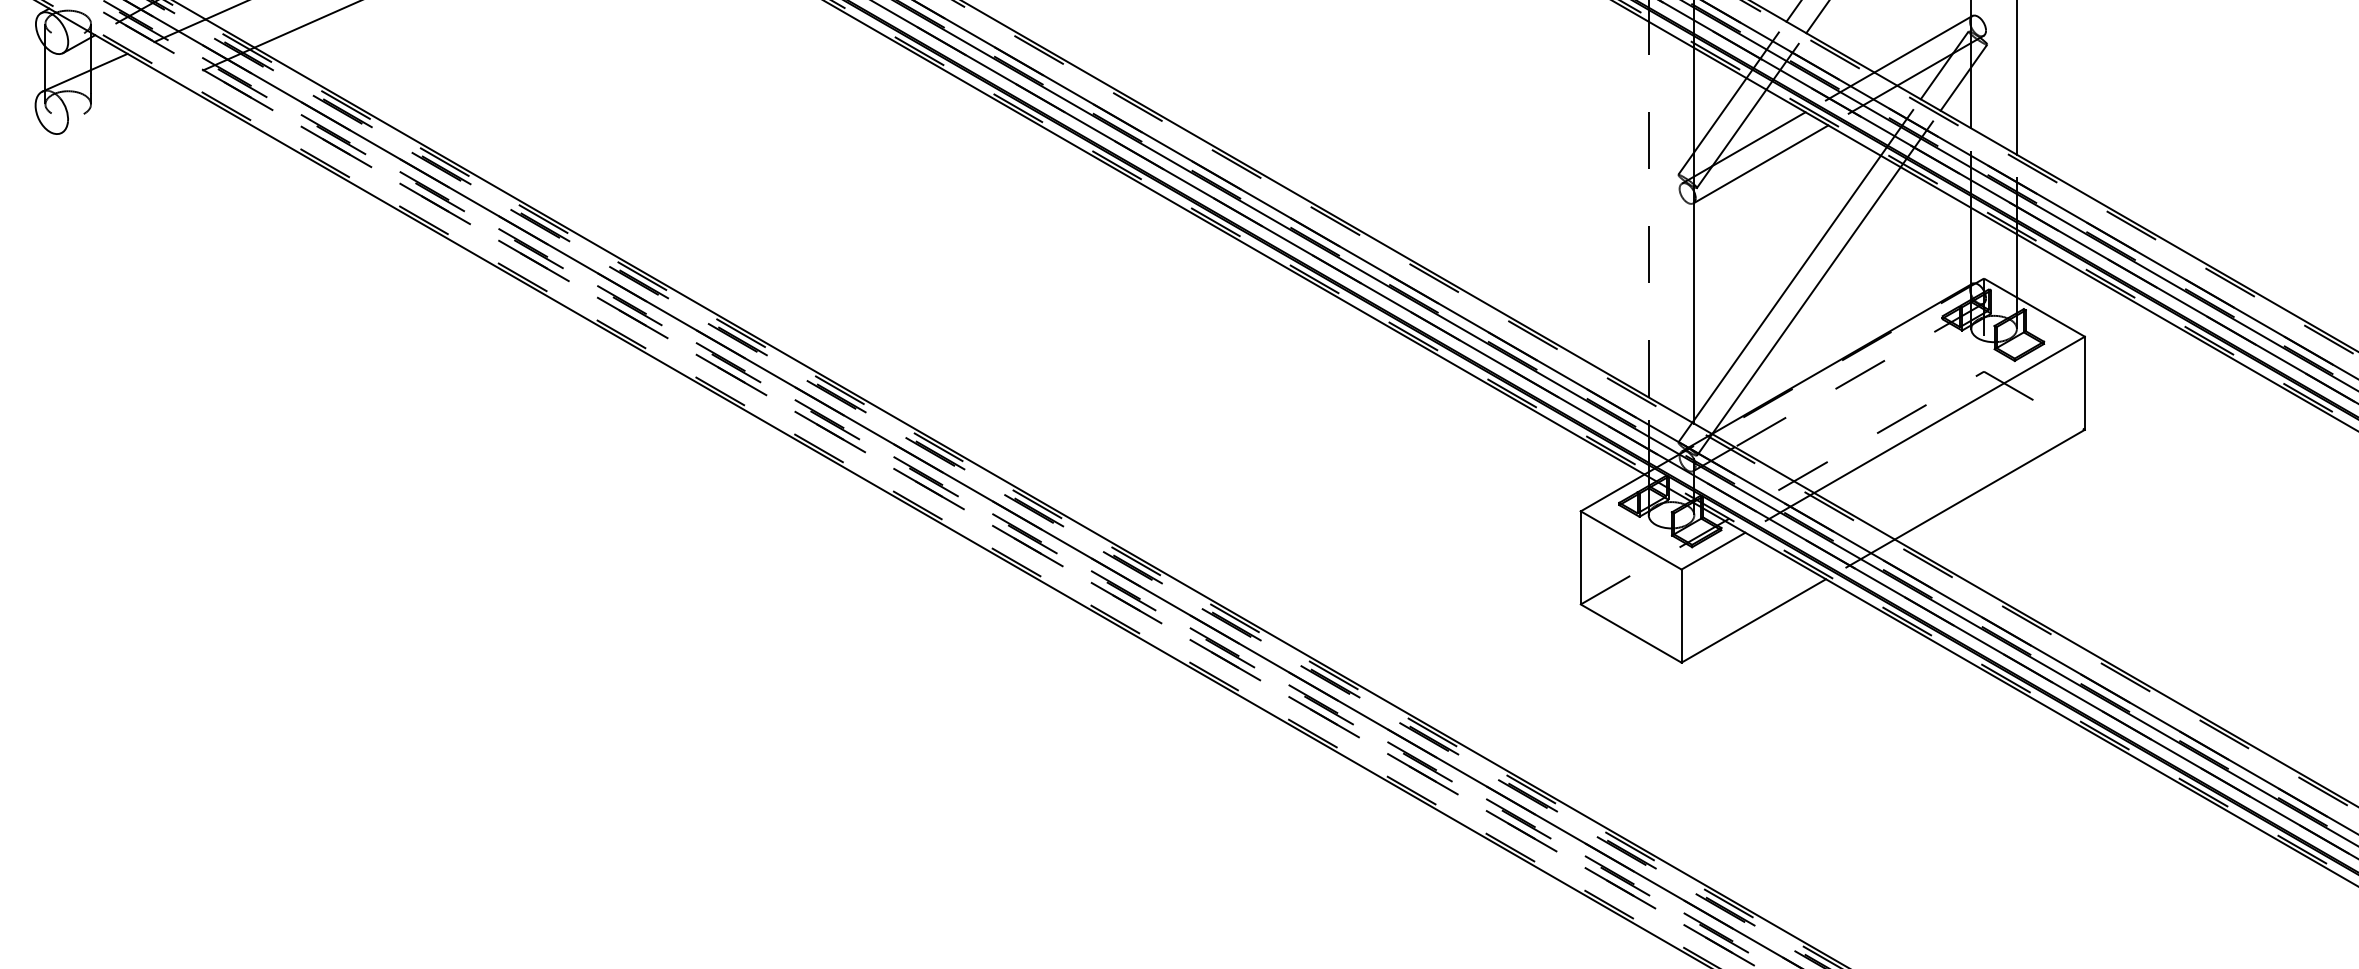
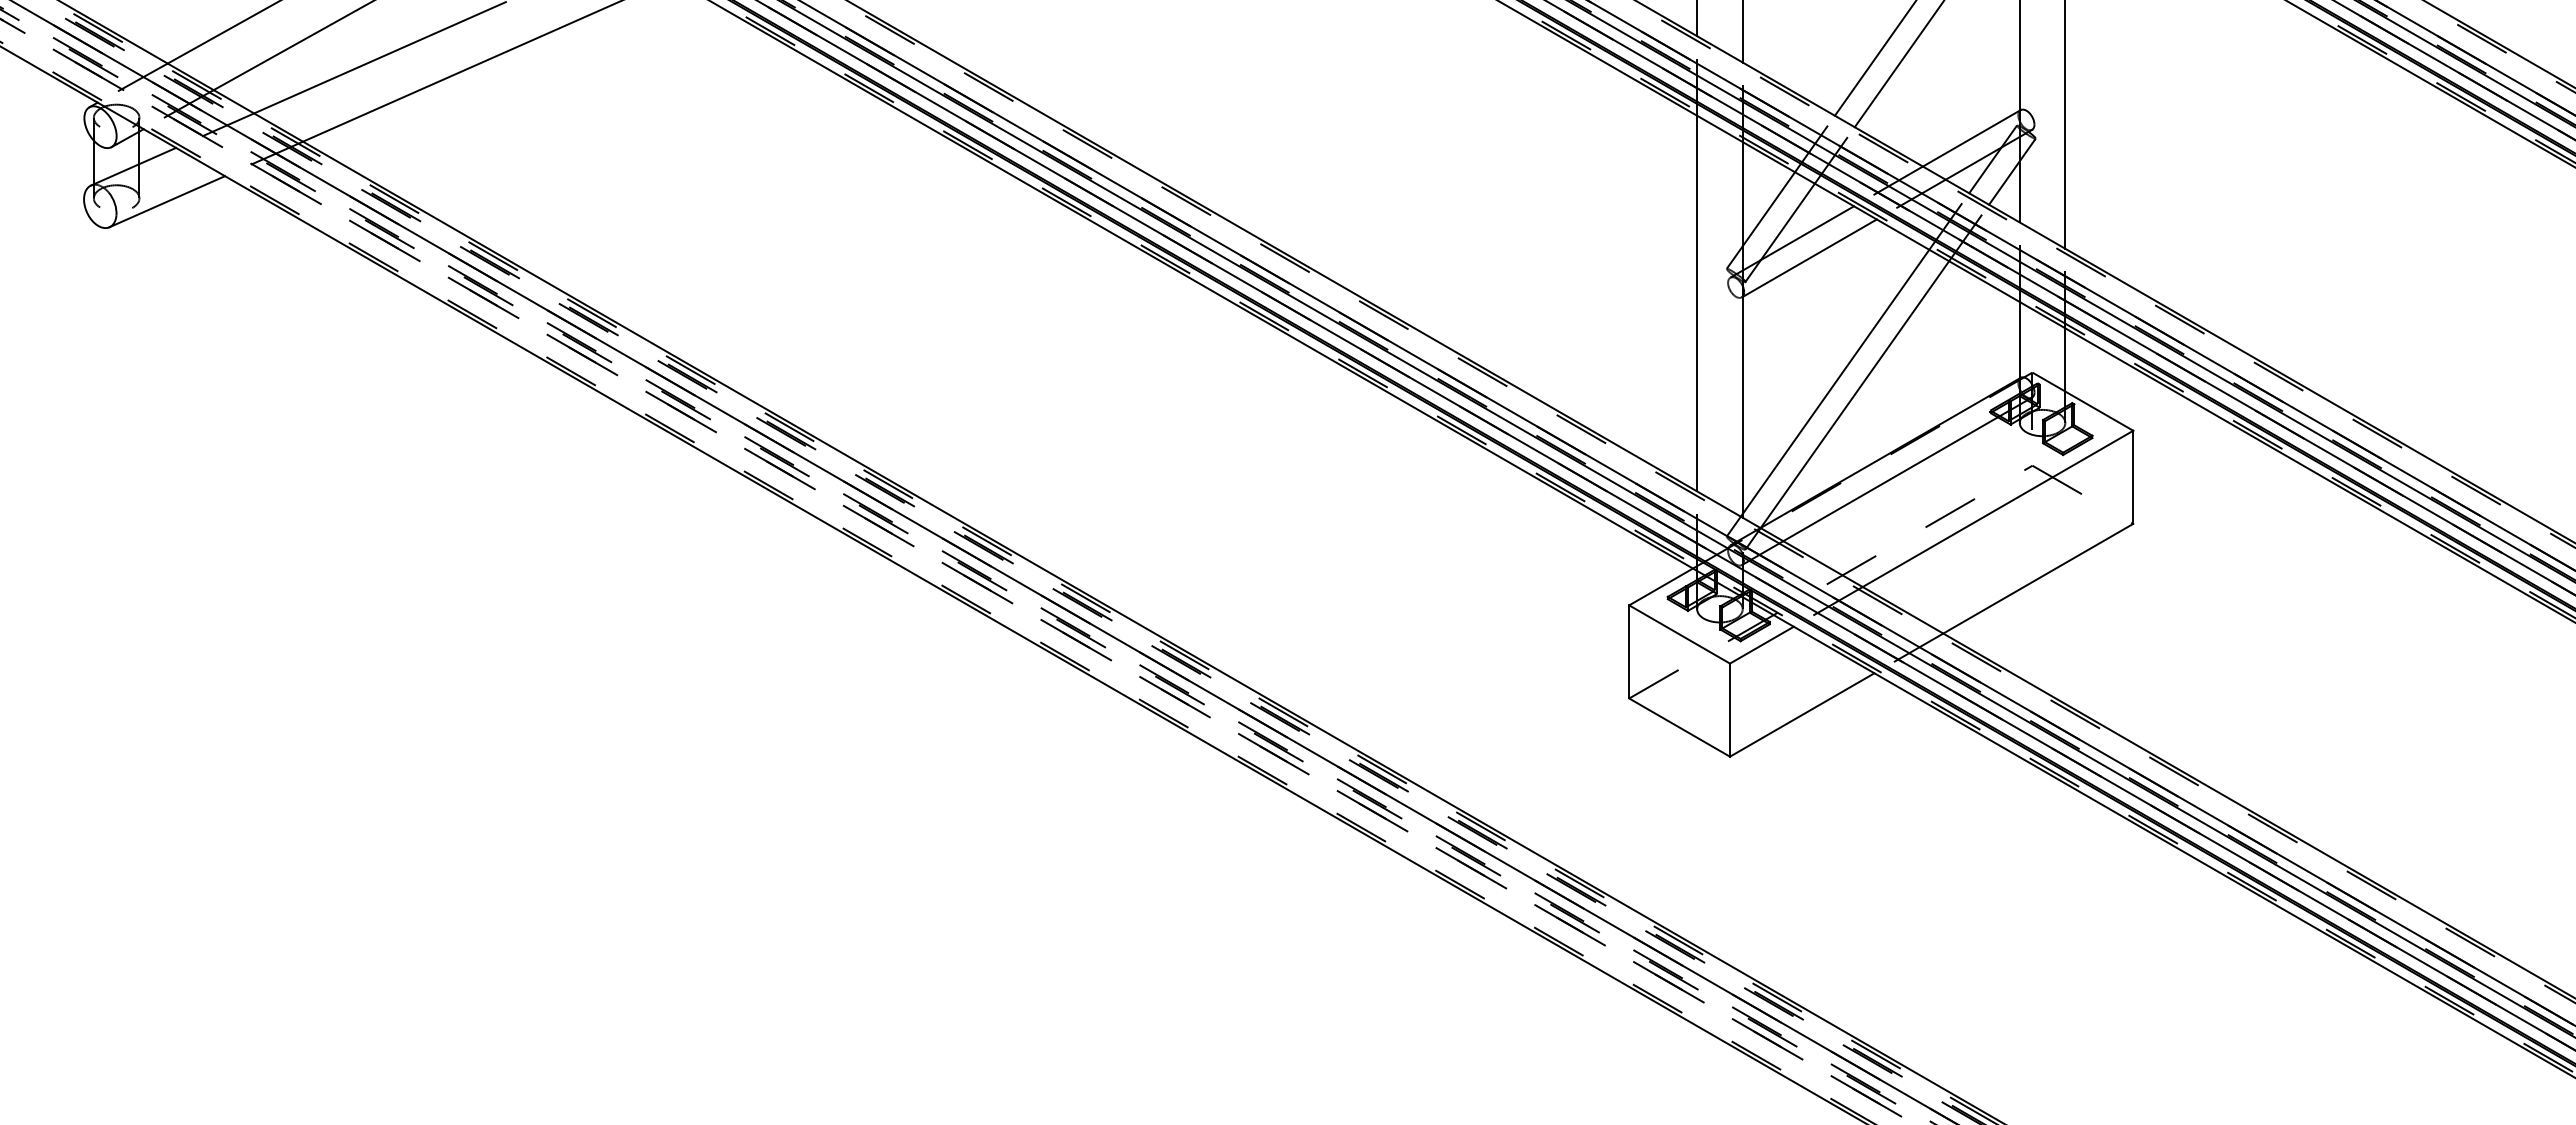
line: (119, 107) -> (167, 201), added
line: (1649, 209) -> (1697, 303), dashed -> solid
line: (1859, 375) -> (1907, 469), dashed -> solid

